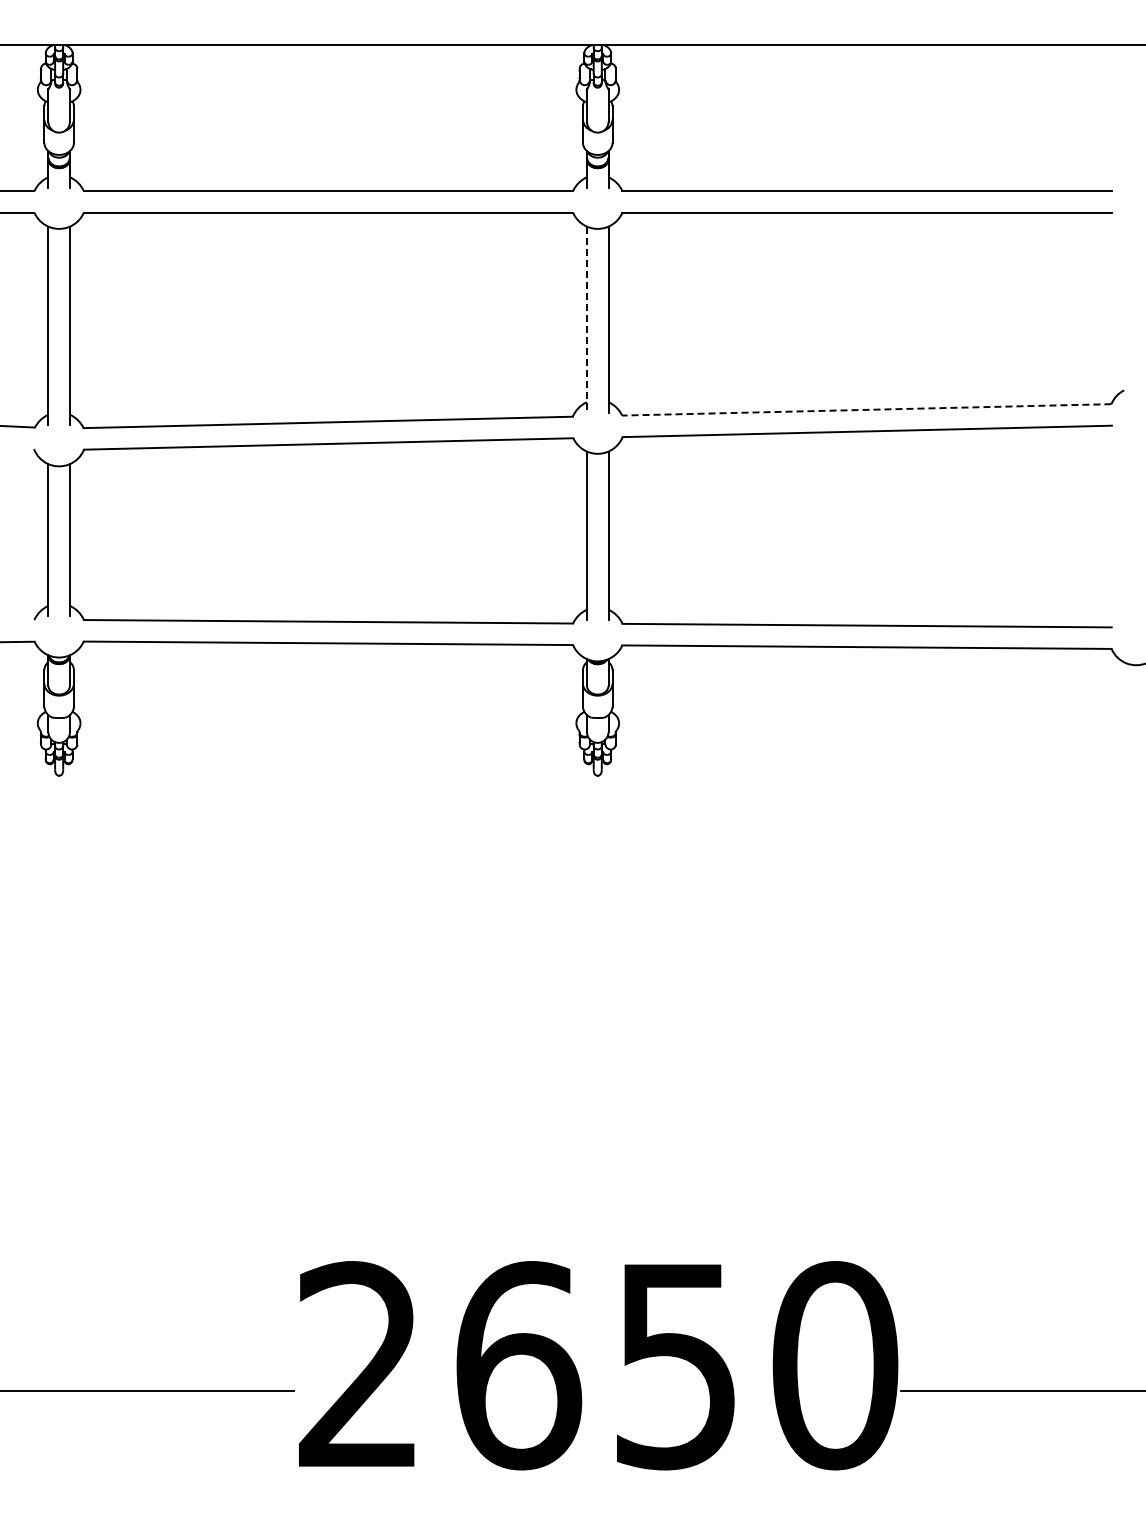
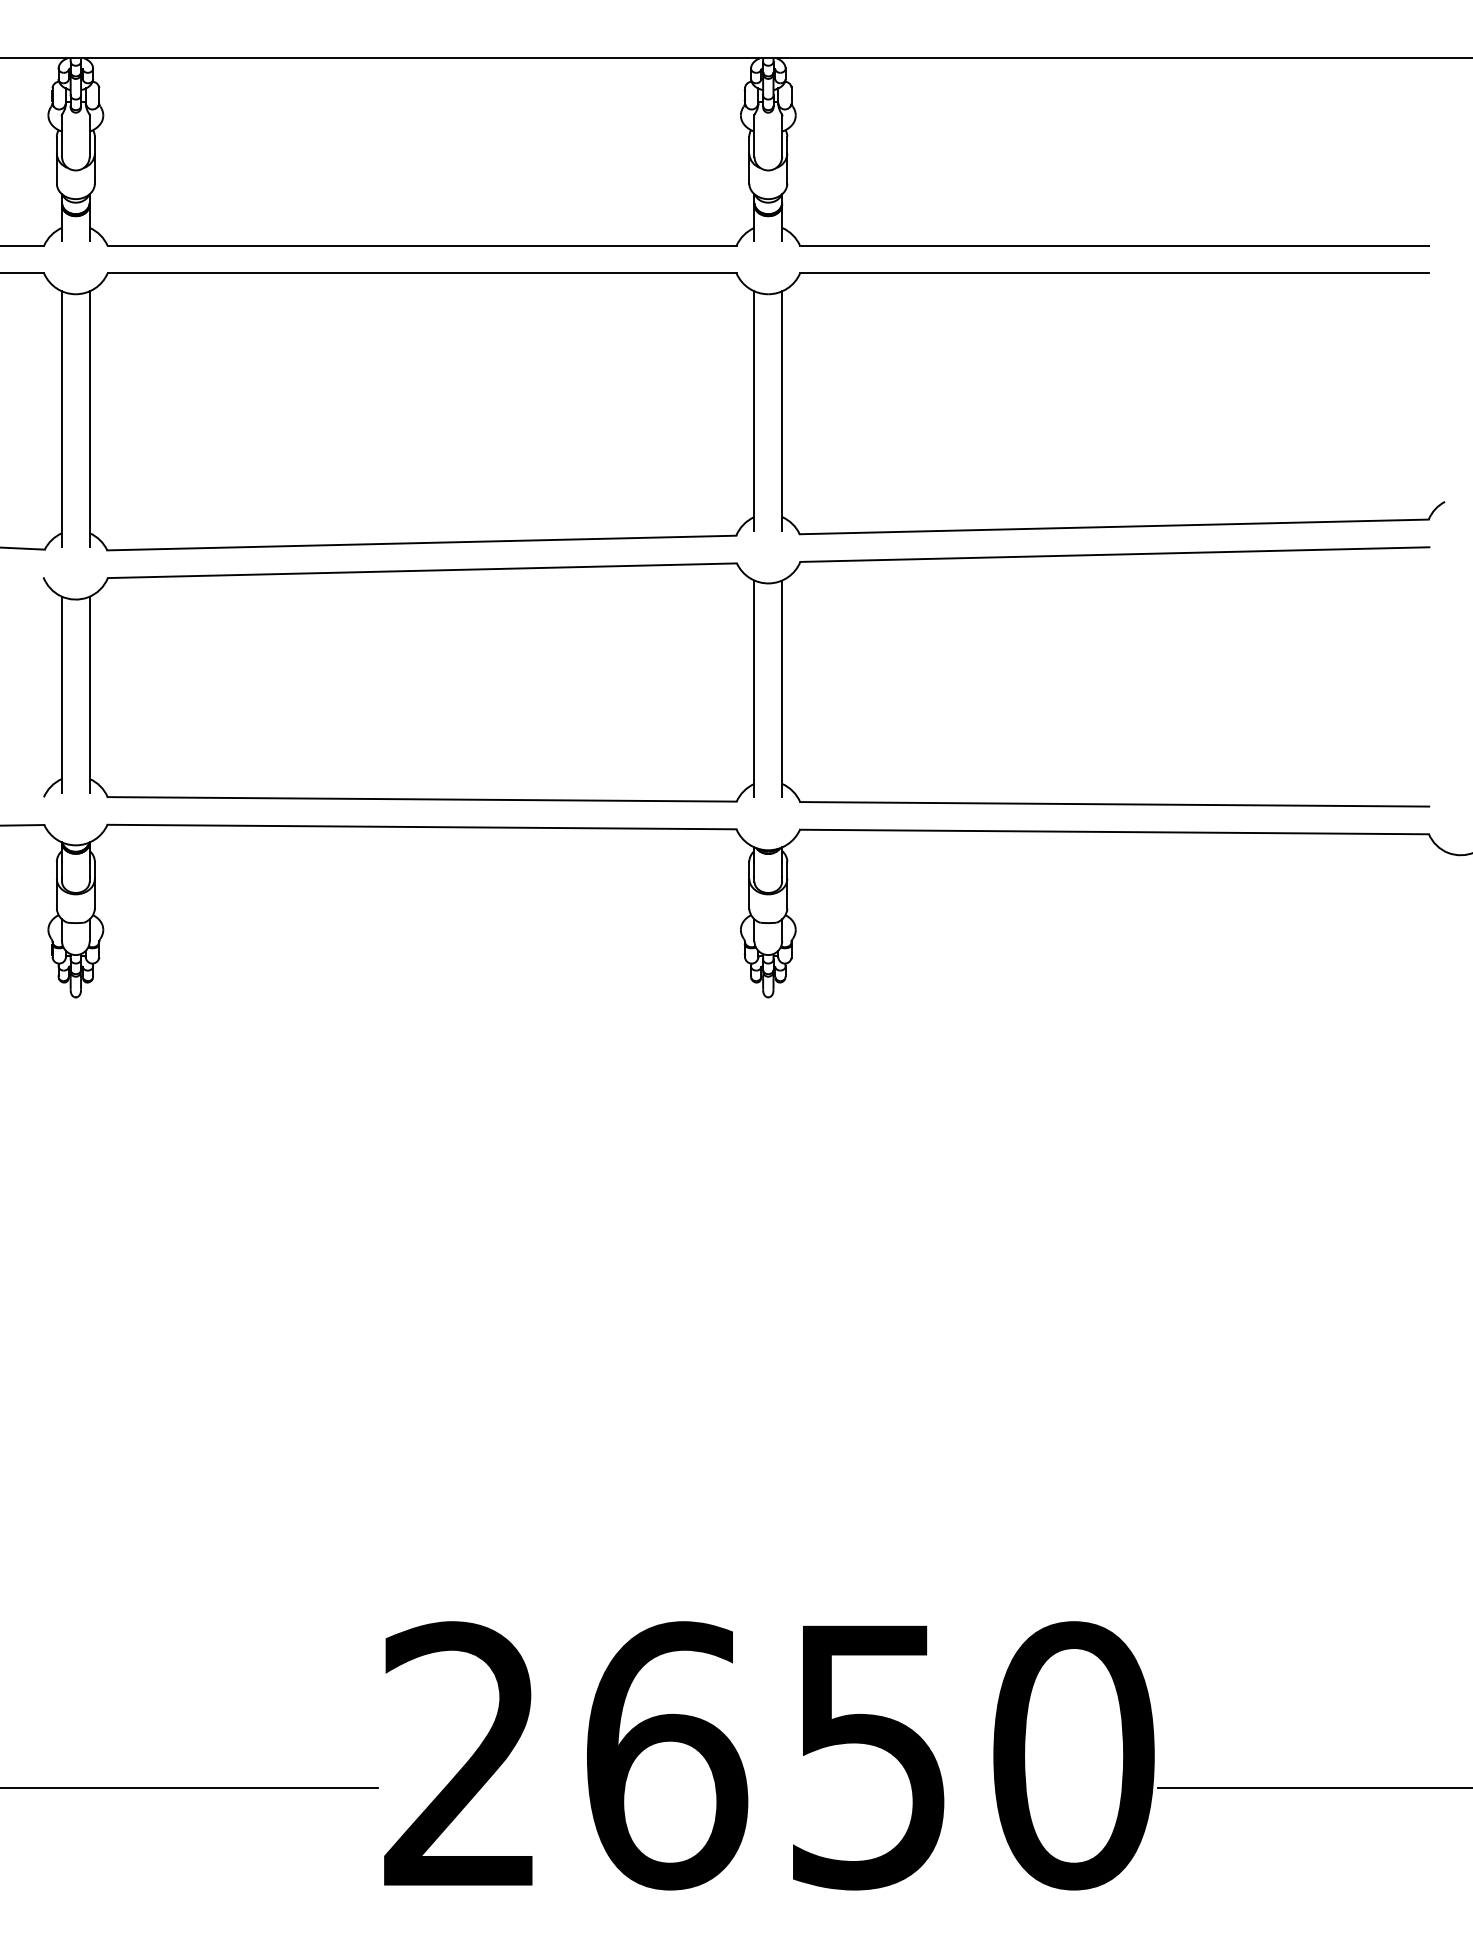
line: (586, 320) -> (753, 412), dashed -> solid
line: (866, 409) -> (1113, 526), dashed -> solid

